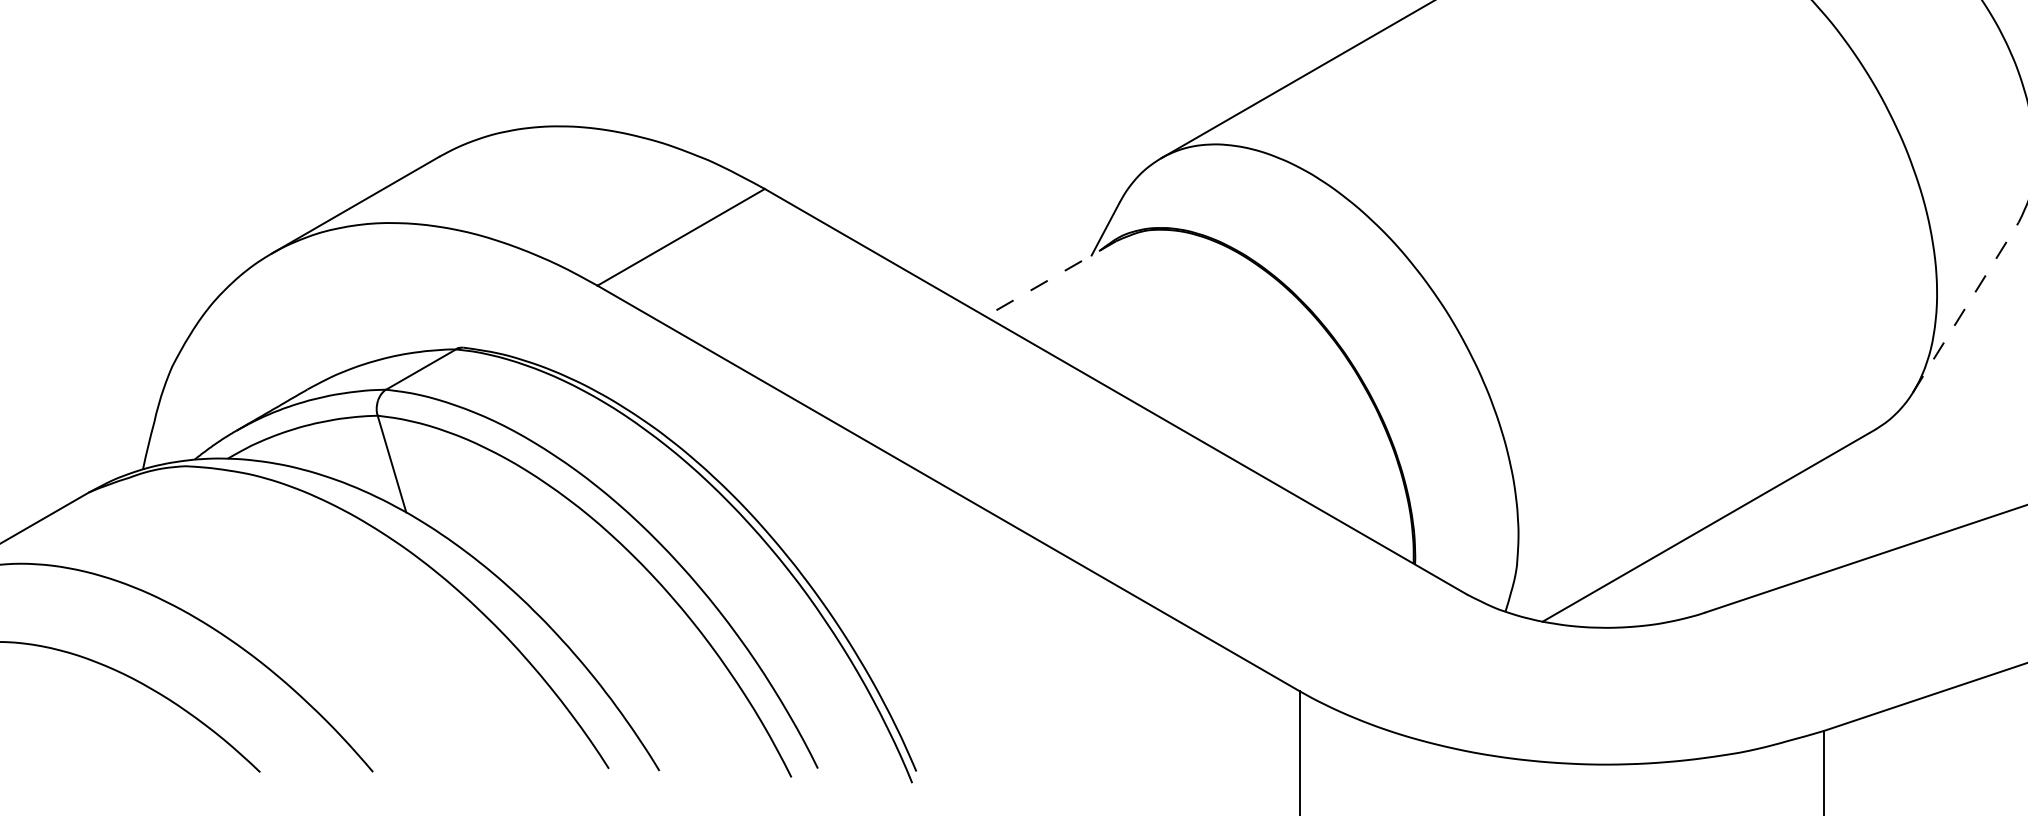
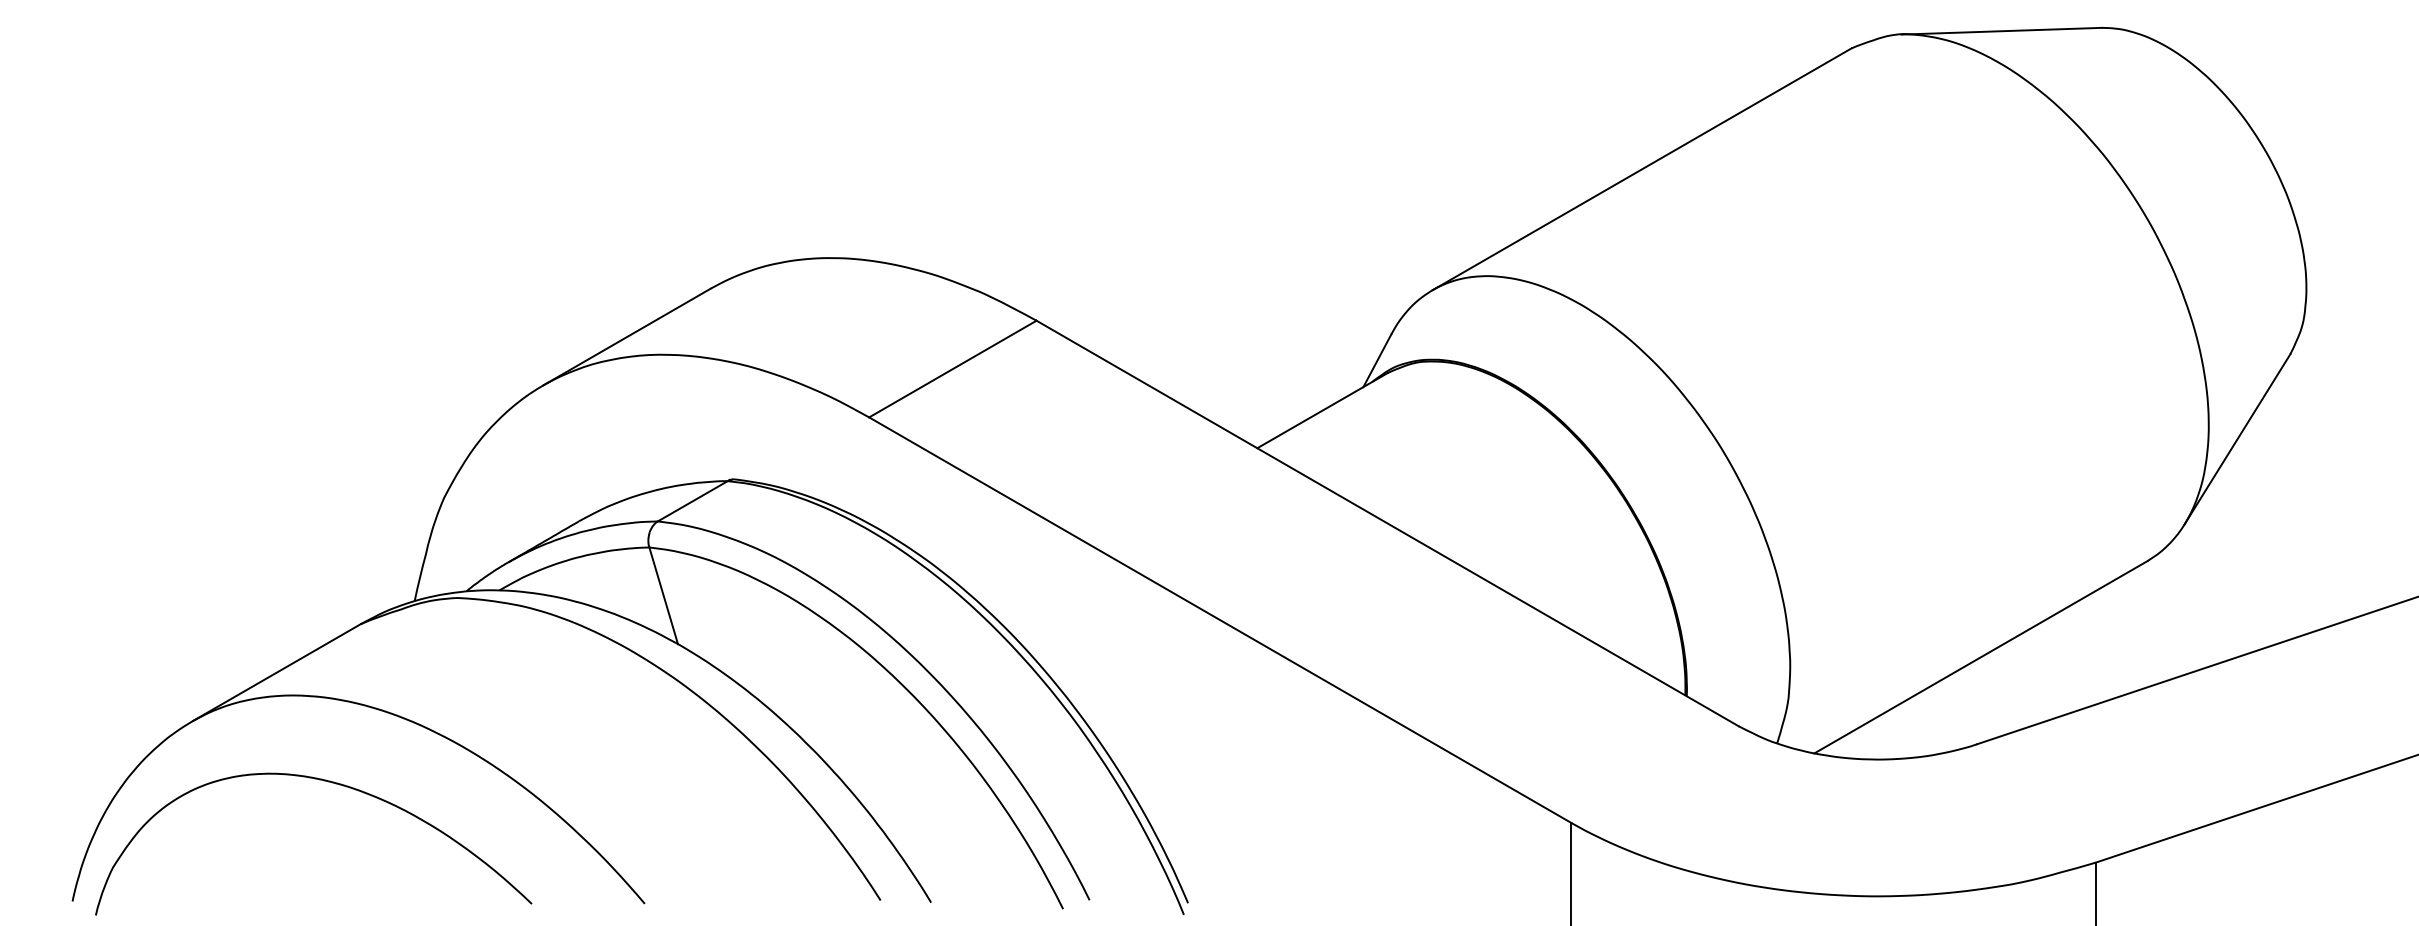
line: (1050, 278) -> (1322, 410), dashed -> solid
line: (1965, 307) -> (2237, 439), dashed -> solid

